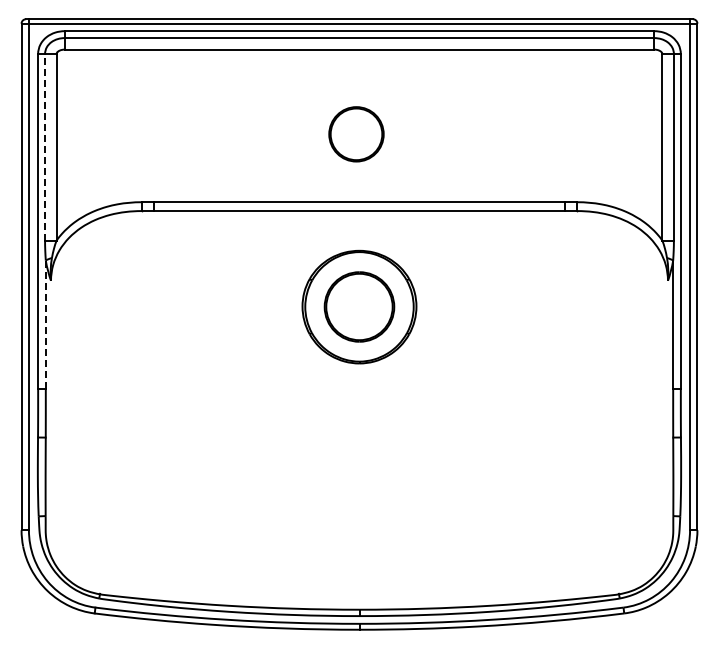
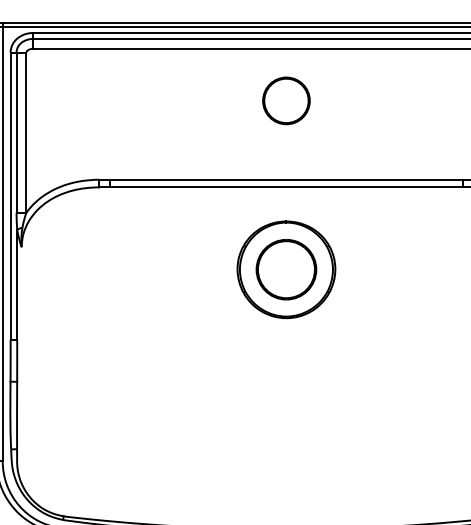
circle: (356, 134) -> (286, 101), moved
line: (45, 146) -> (16, 131), dashed -> solid
line: (45, 325) -> (16, 285), dashed -> solid

